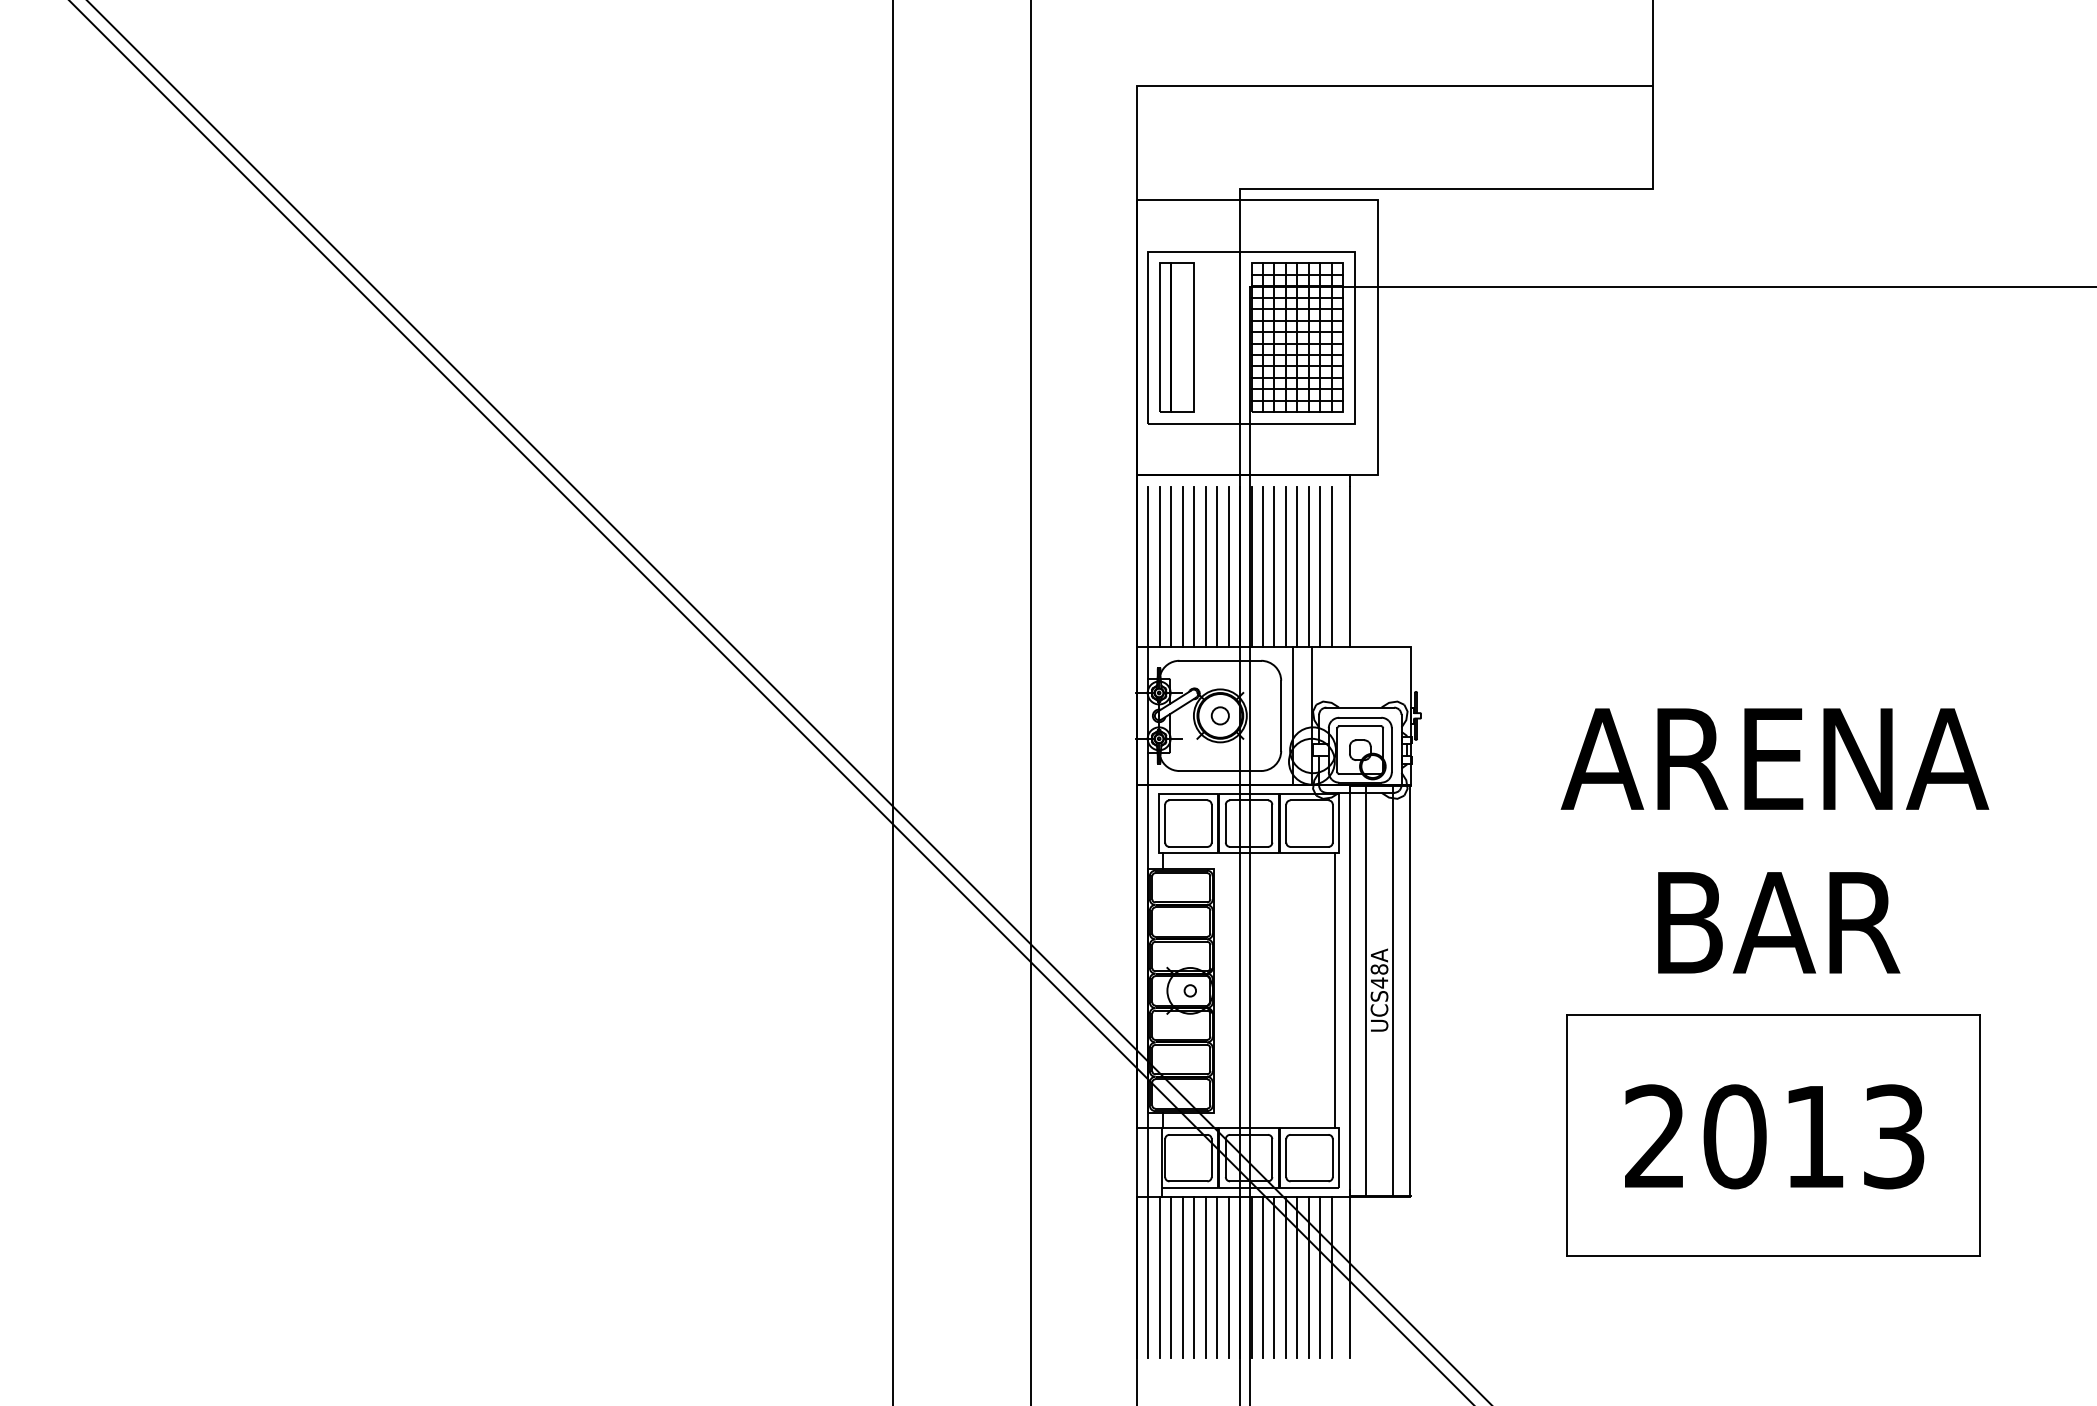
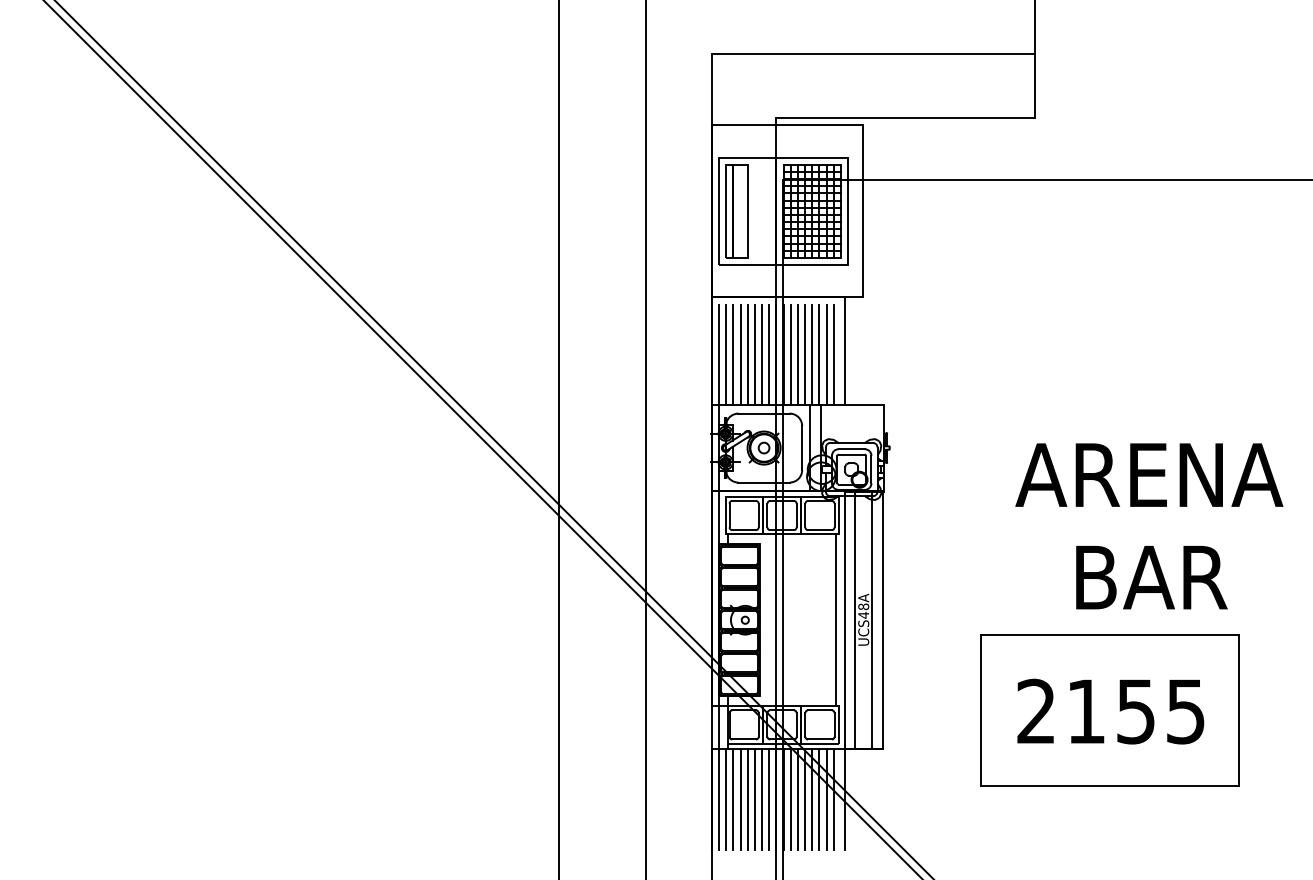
text: (1775, 841) -> (1149, 526), moved
text: (1813, 1136) -> (1135, 711), 2013 -> 2155

